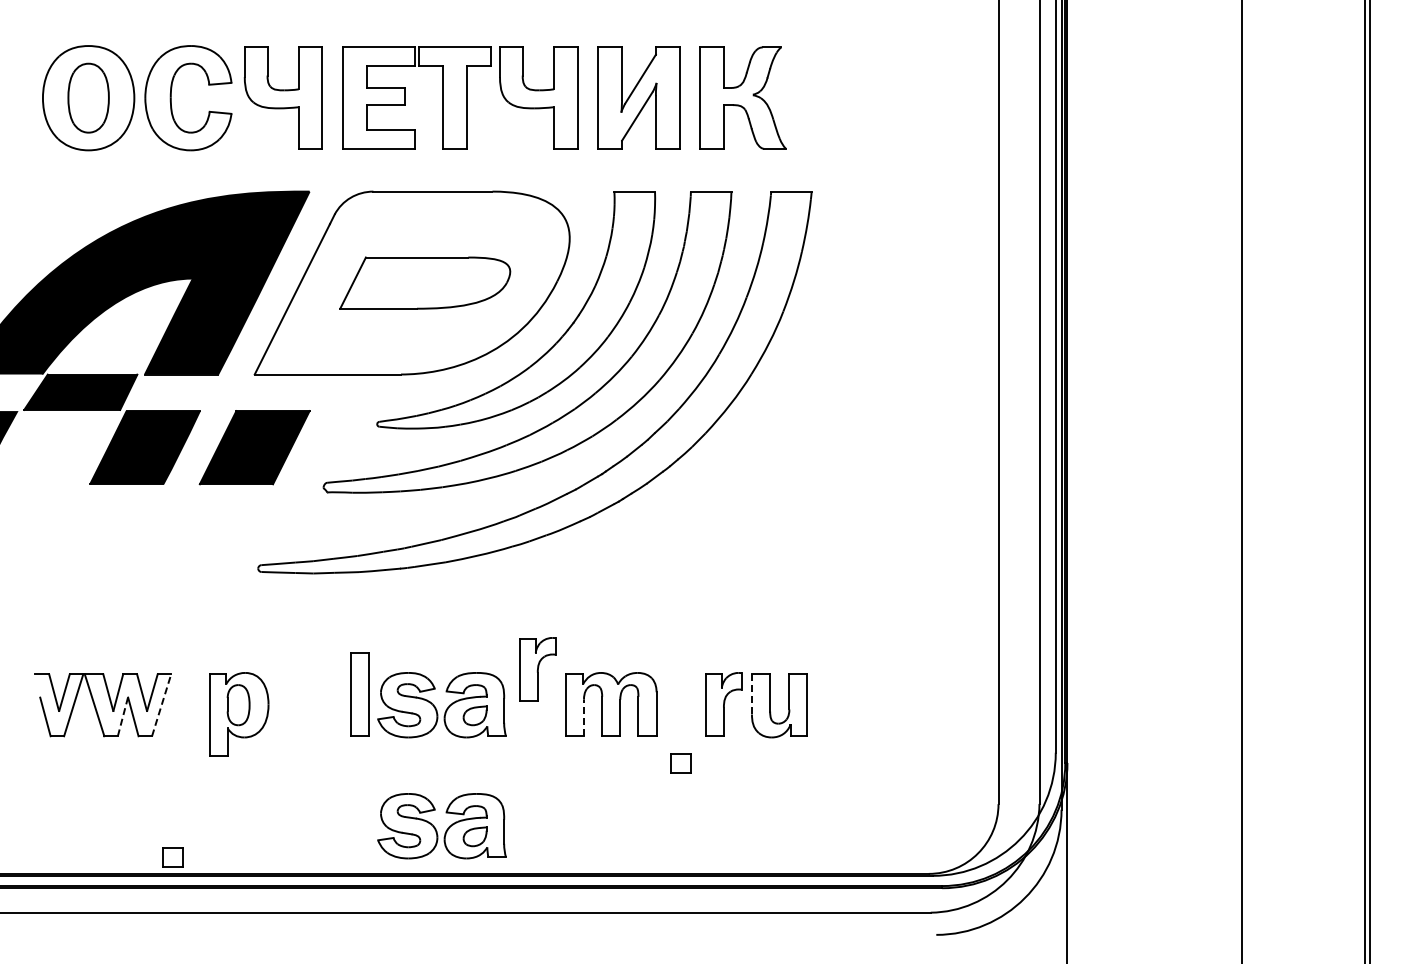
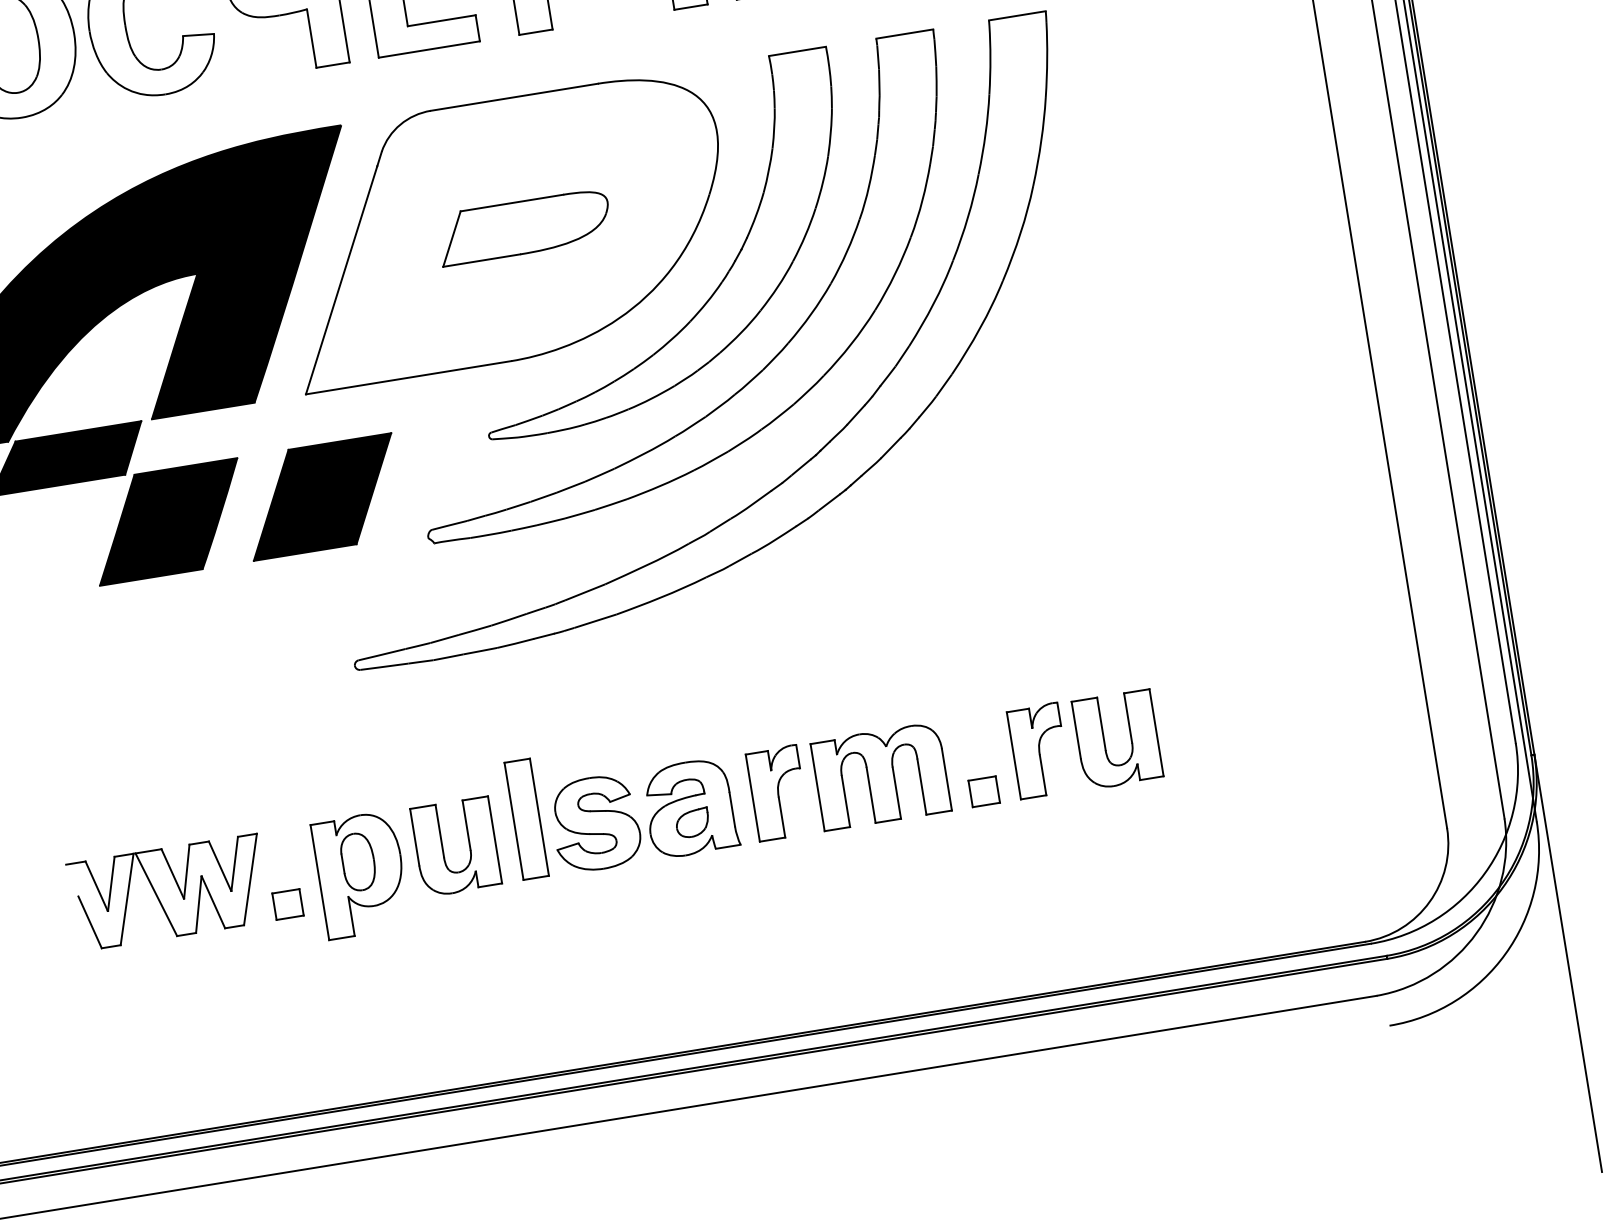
part: (424, 282) -> (523, 226), size x0.71
part: (537, 669) -> (777, 793), moved
line: (751, 694) -> (1075, 730), dashed -> solid
line: (161, 704) -> (250, 878), dashed -> solid
part: (299, 705) -> (443, 848), added
line: (122, 716) -> (198, 904), dashed -> solid
line: (584, 717) -> (846, 800), dashed -> solid
part: (680, 763) -> (983, 791), moved
part: (441, 826) -> (670, 986), removed
part: (172, 857) -> (287, 904), moved

